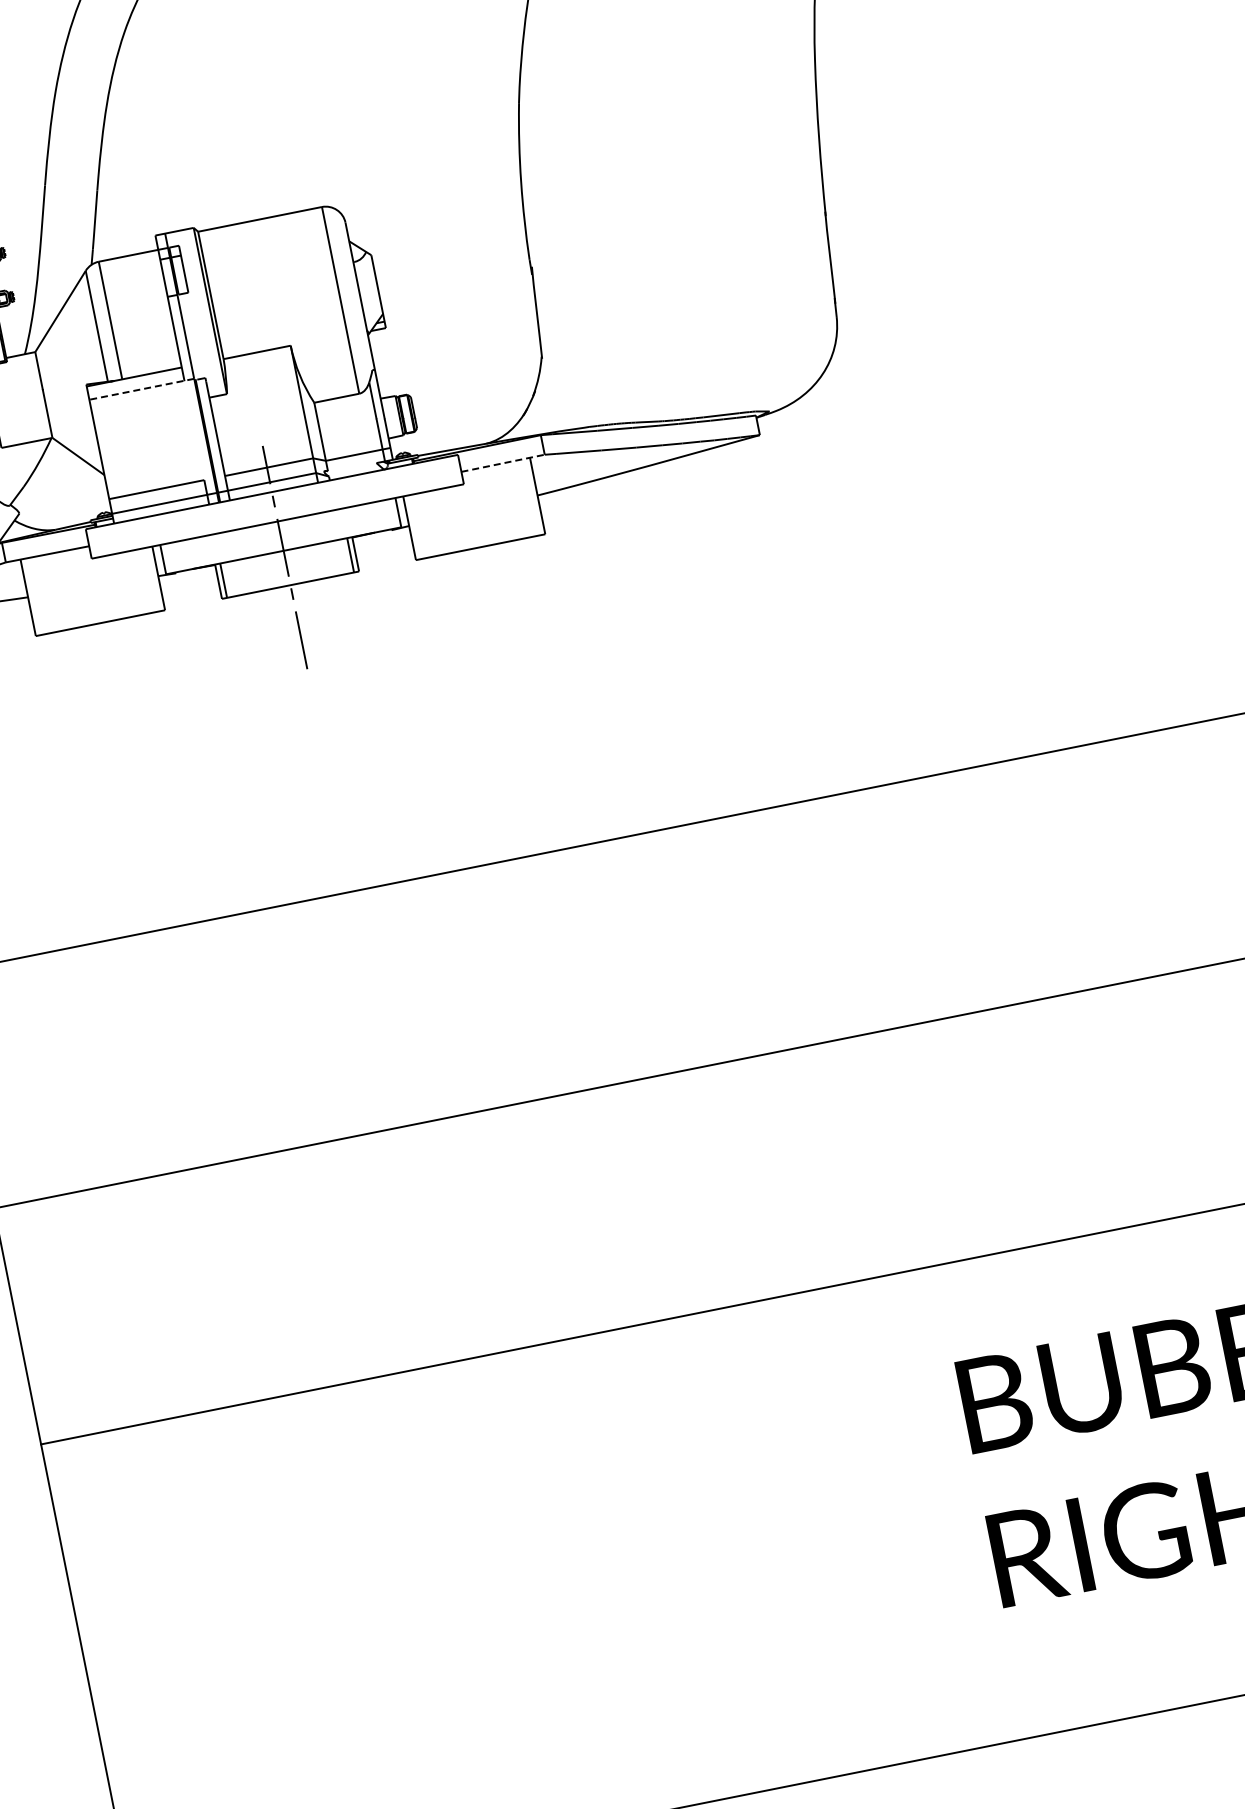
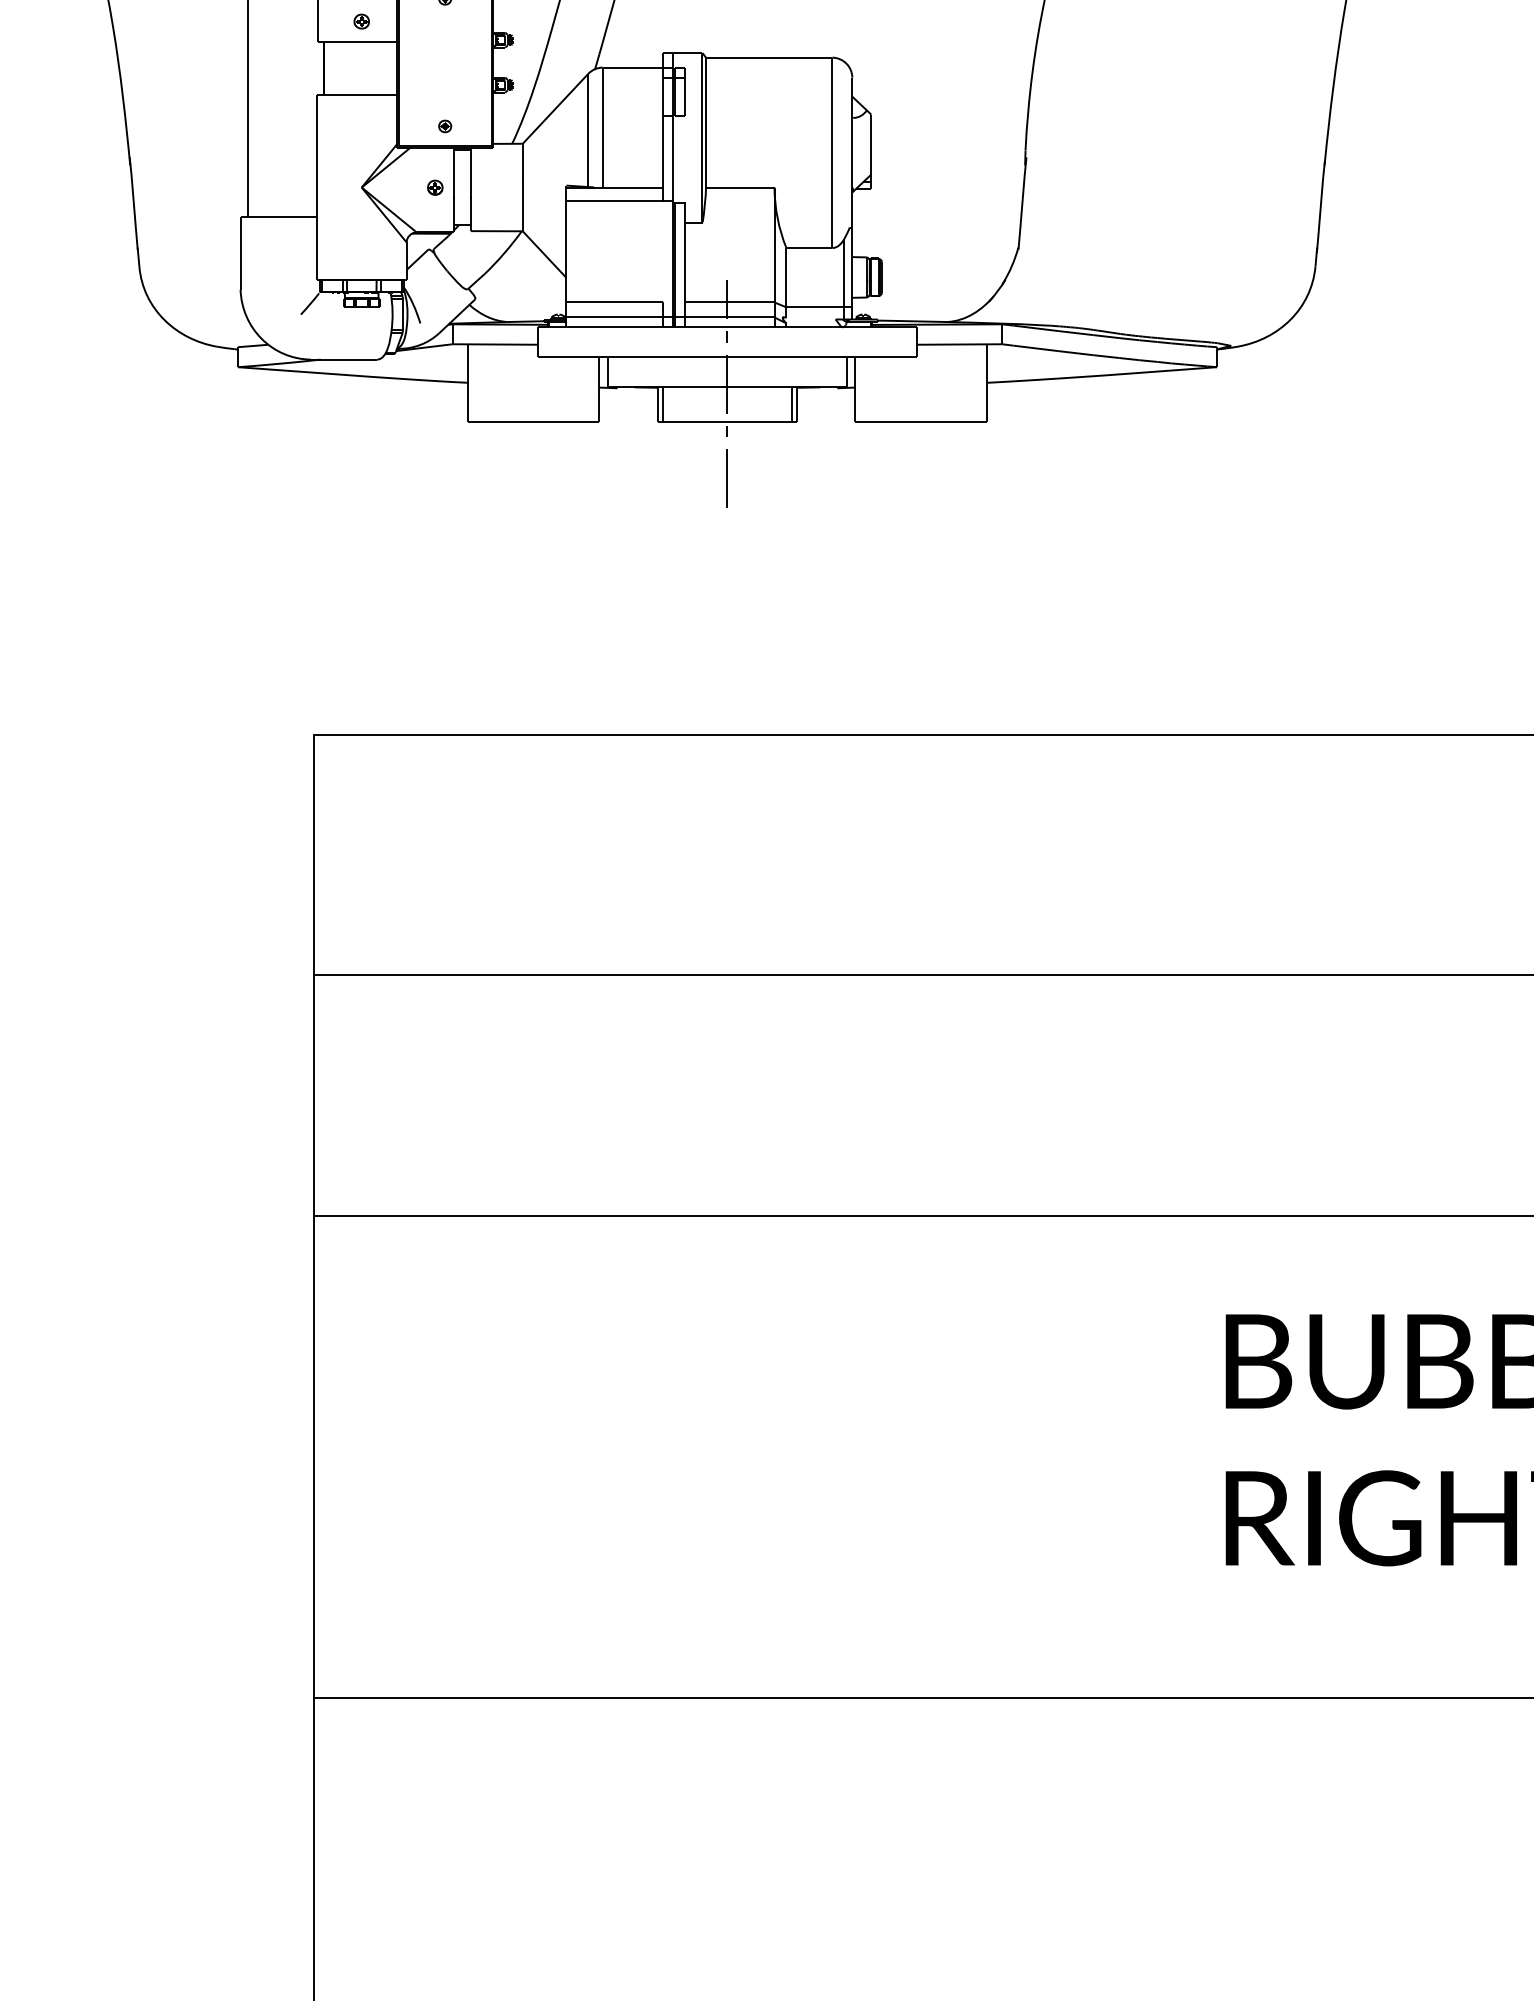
line: (141, 389) -> (619, 201), dashed -> solid
line: (502, 463) -> (959, 344), dashed -> solid

